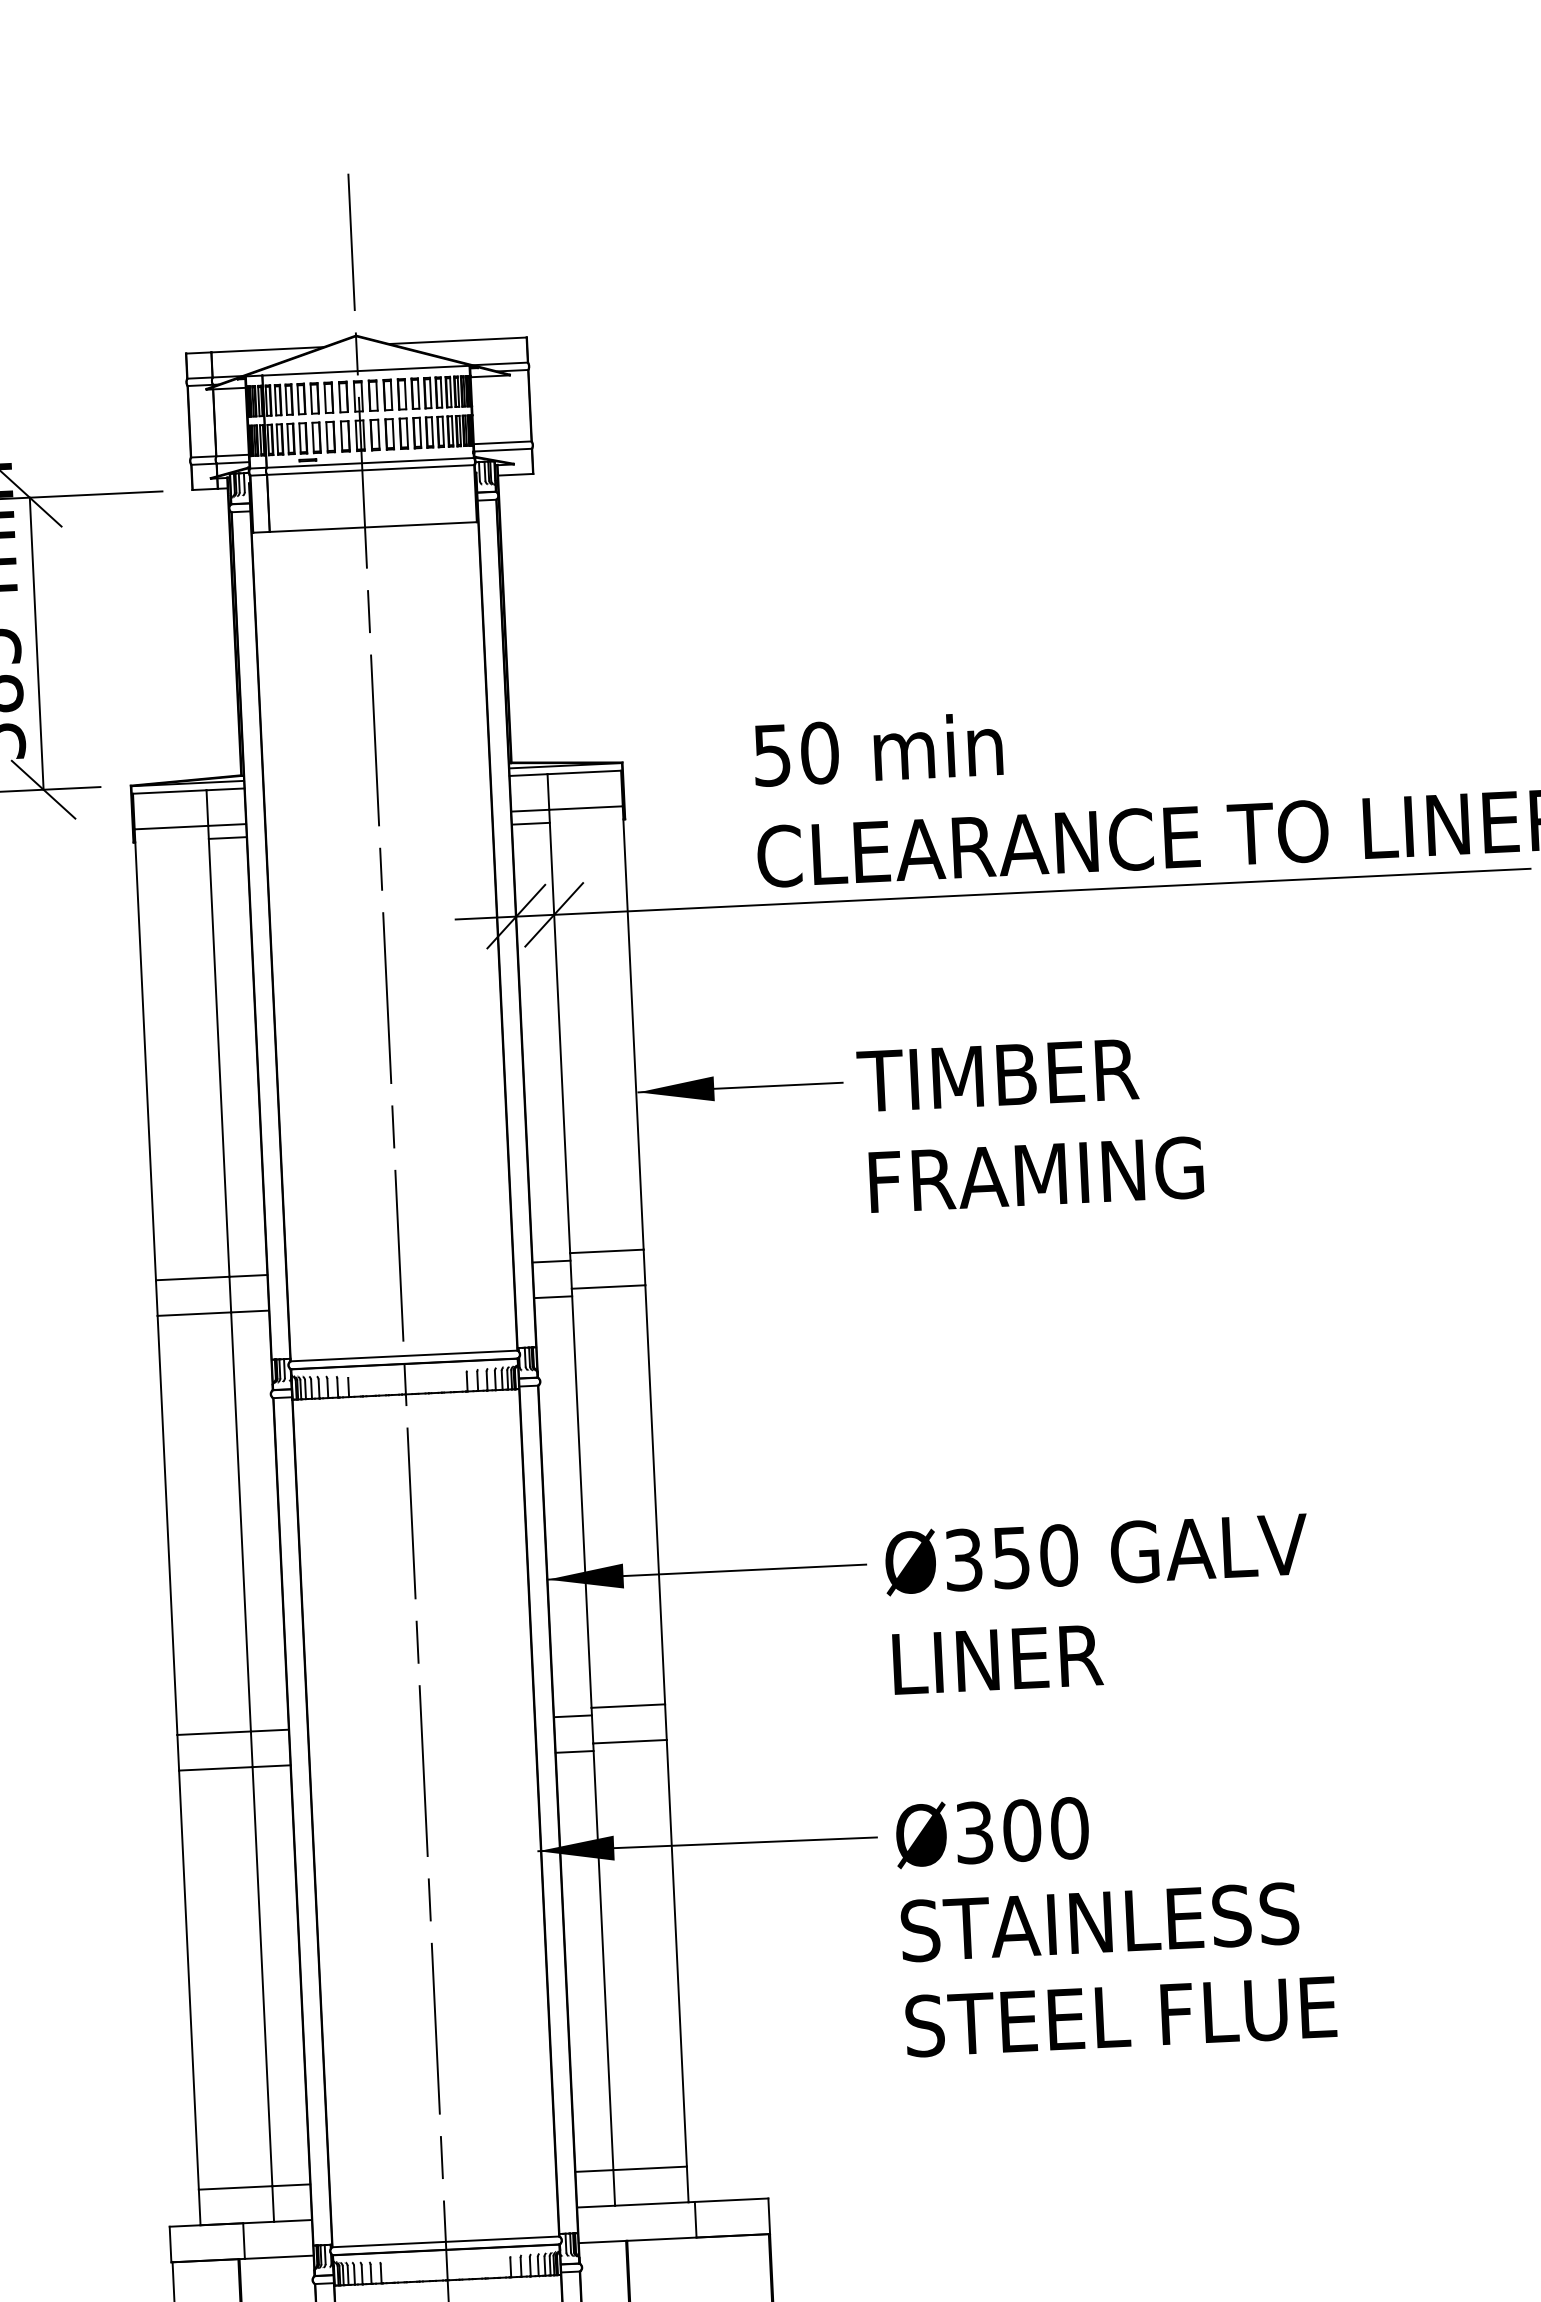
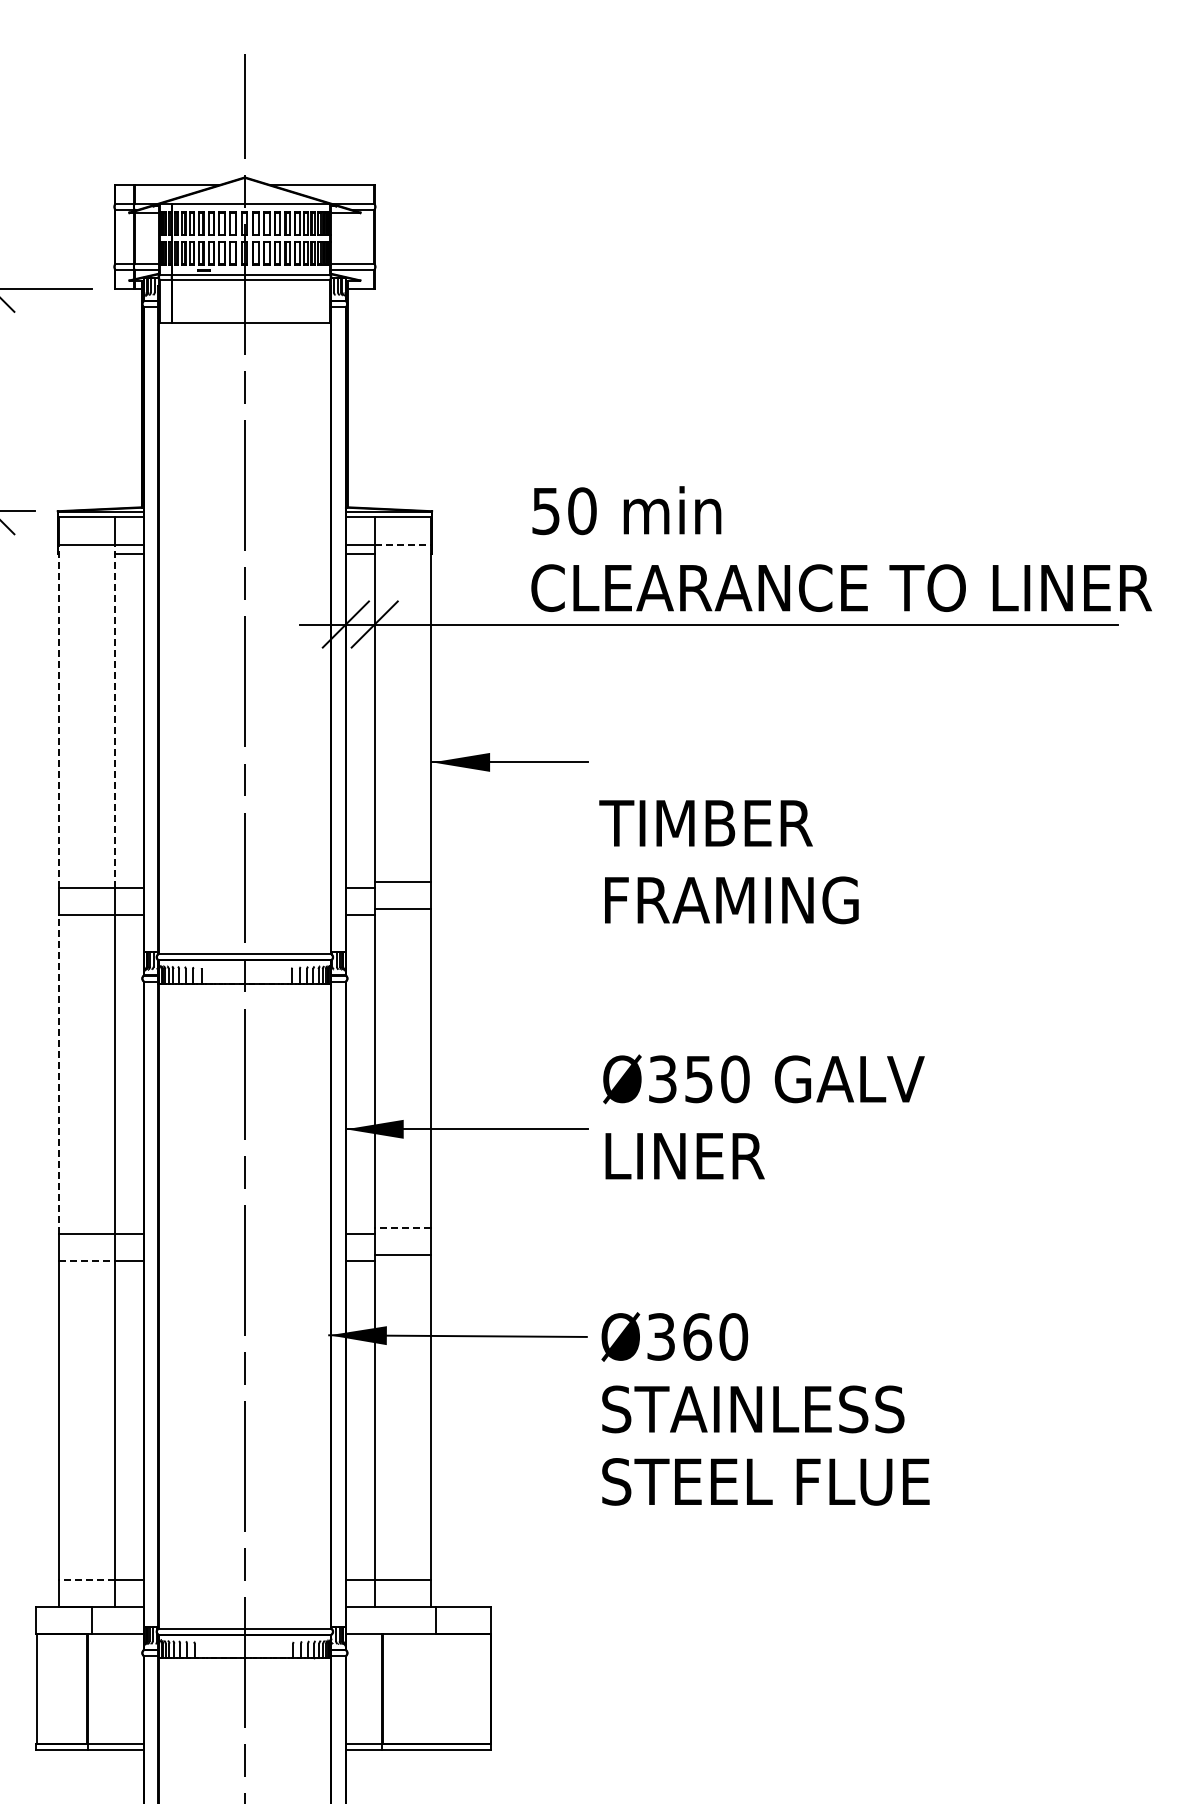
line: (585, 808) -> (402, 544), solid -> dashed
line: (219, 1051) -> (115, 716), solid -> dashed
line: (145, 1055) -> (59, 716), solid -> dashed
text: (1029, 1125) -> (728, 862), moved
line: (168, 1525) -> (59, 1074), solid -> dashed
text: (1098, 1602) -> (763, 1116), moved
line: (628, 1706) -> (402, 1228), solid -> dashed
line: (216, 1769) -> (87, 1261), solid -> dashed
text: (1022, 1829) -> (697, 1336), Ø300 -> Ø360
line: (236, 2188) -> (87, 1580), solid -> dashed

